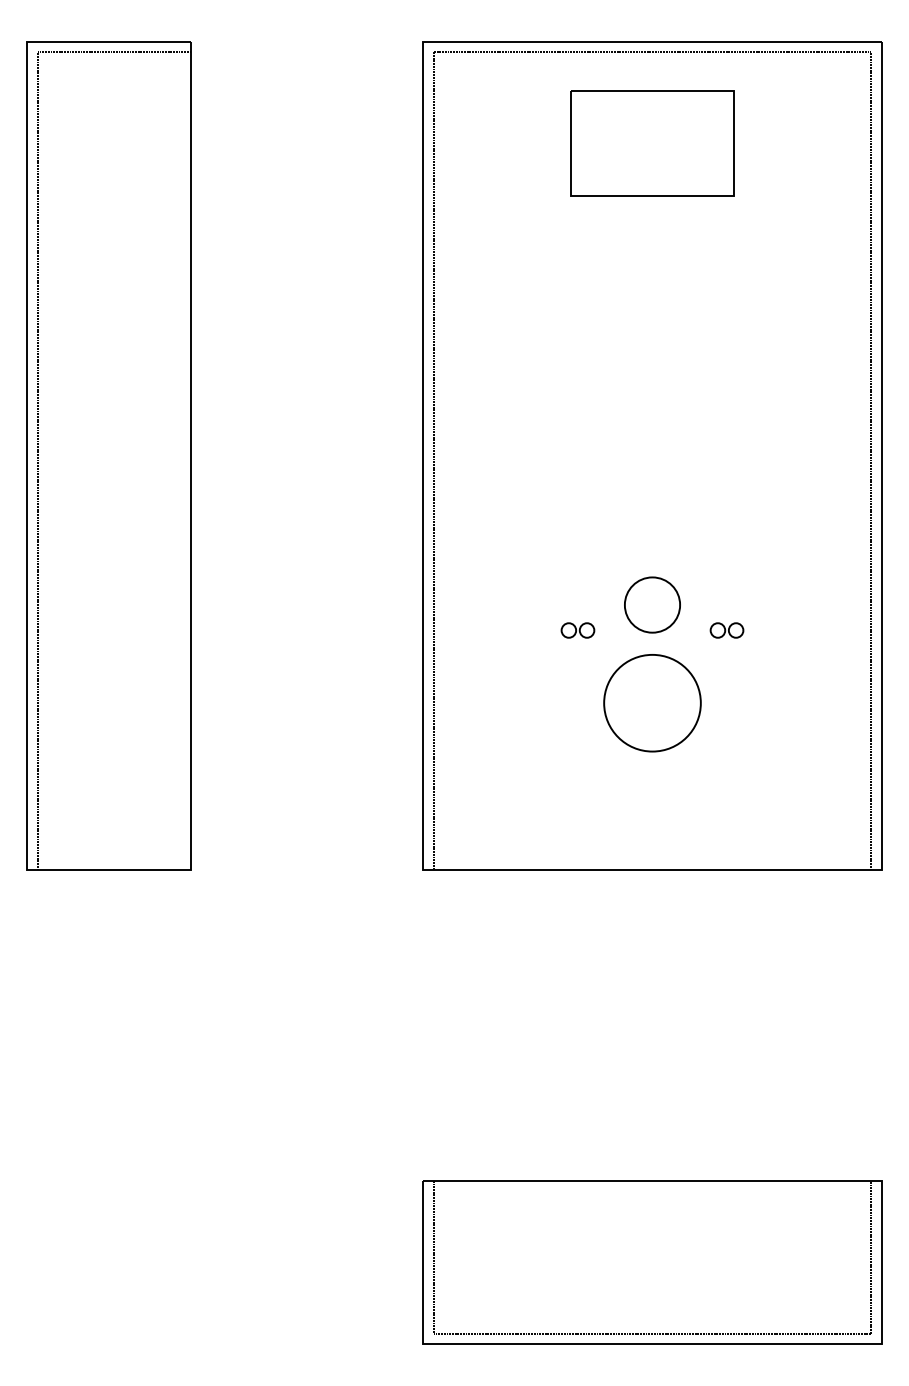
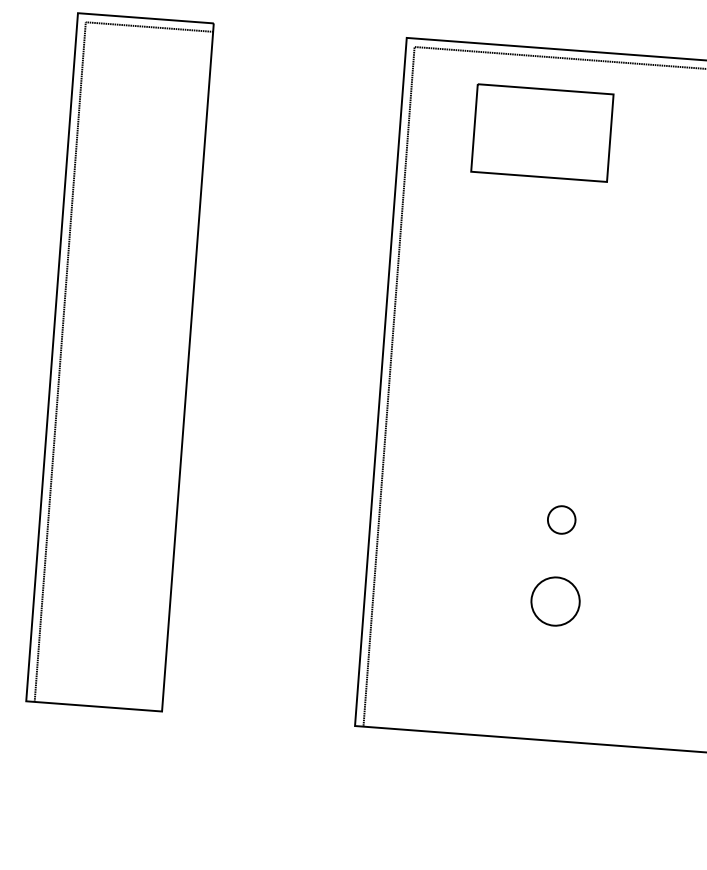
part: (652, 143) -> (542, 133), moved
circle: (652, 604) -> (561, 519), size x0.6
part: (577, 630) -> (497, 536), removed
part: (726, 630) -> (621, 545), removed
circle: (652, 703) -> (555, 601), size x0.6

